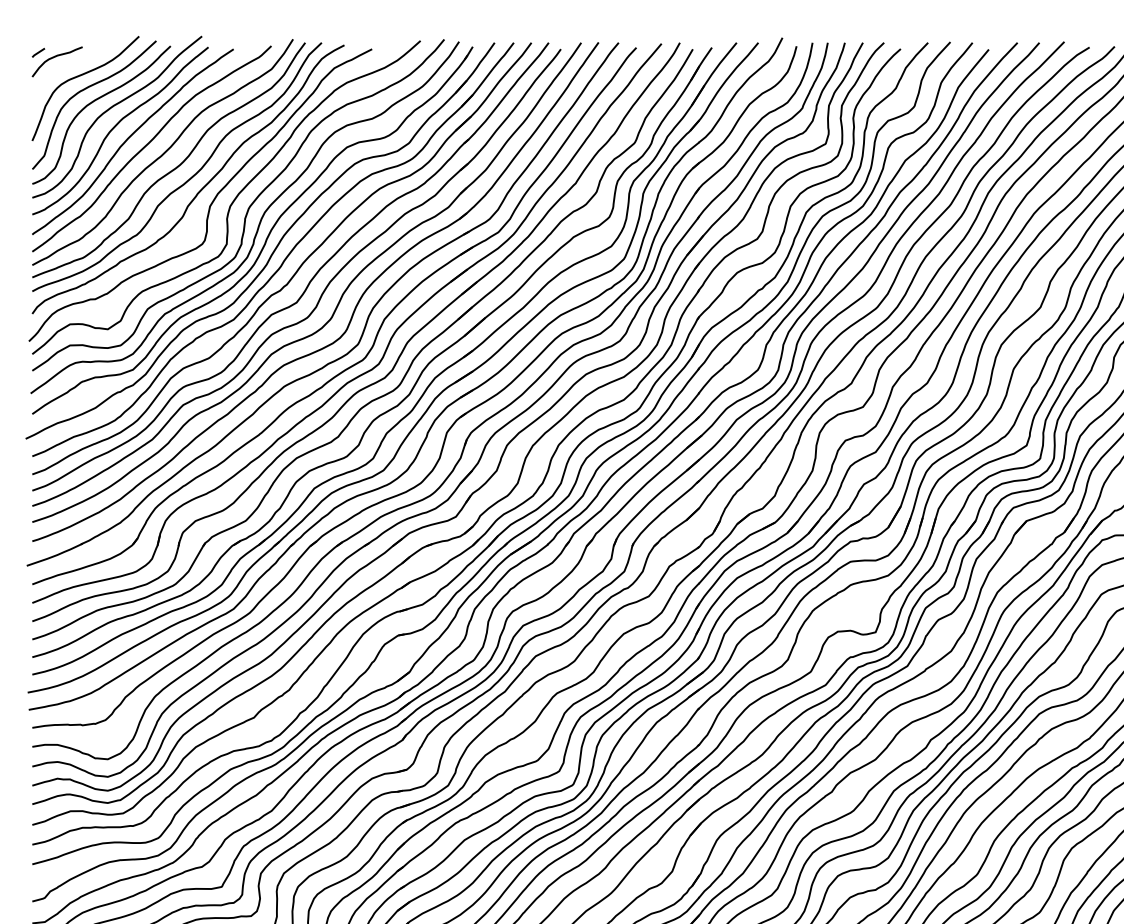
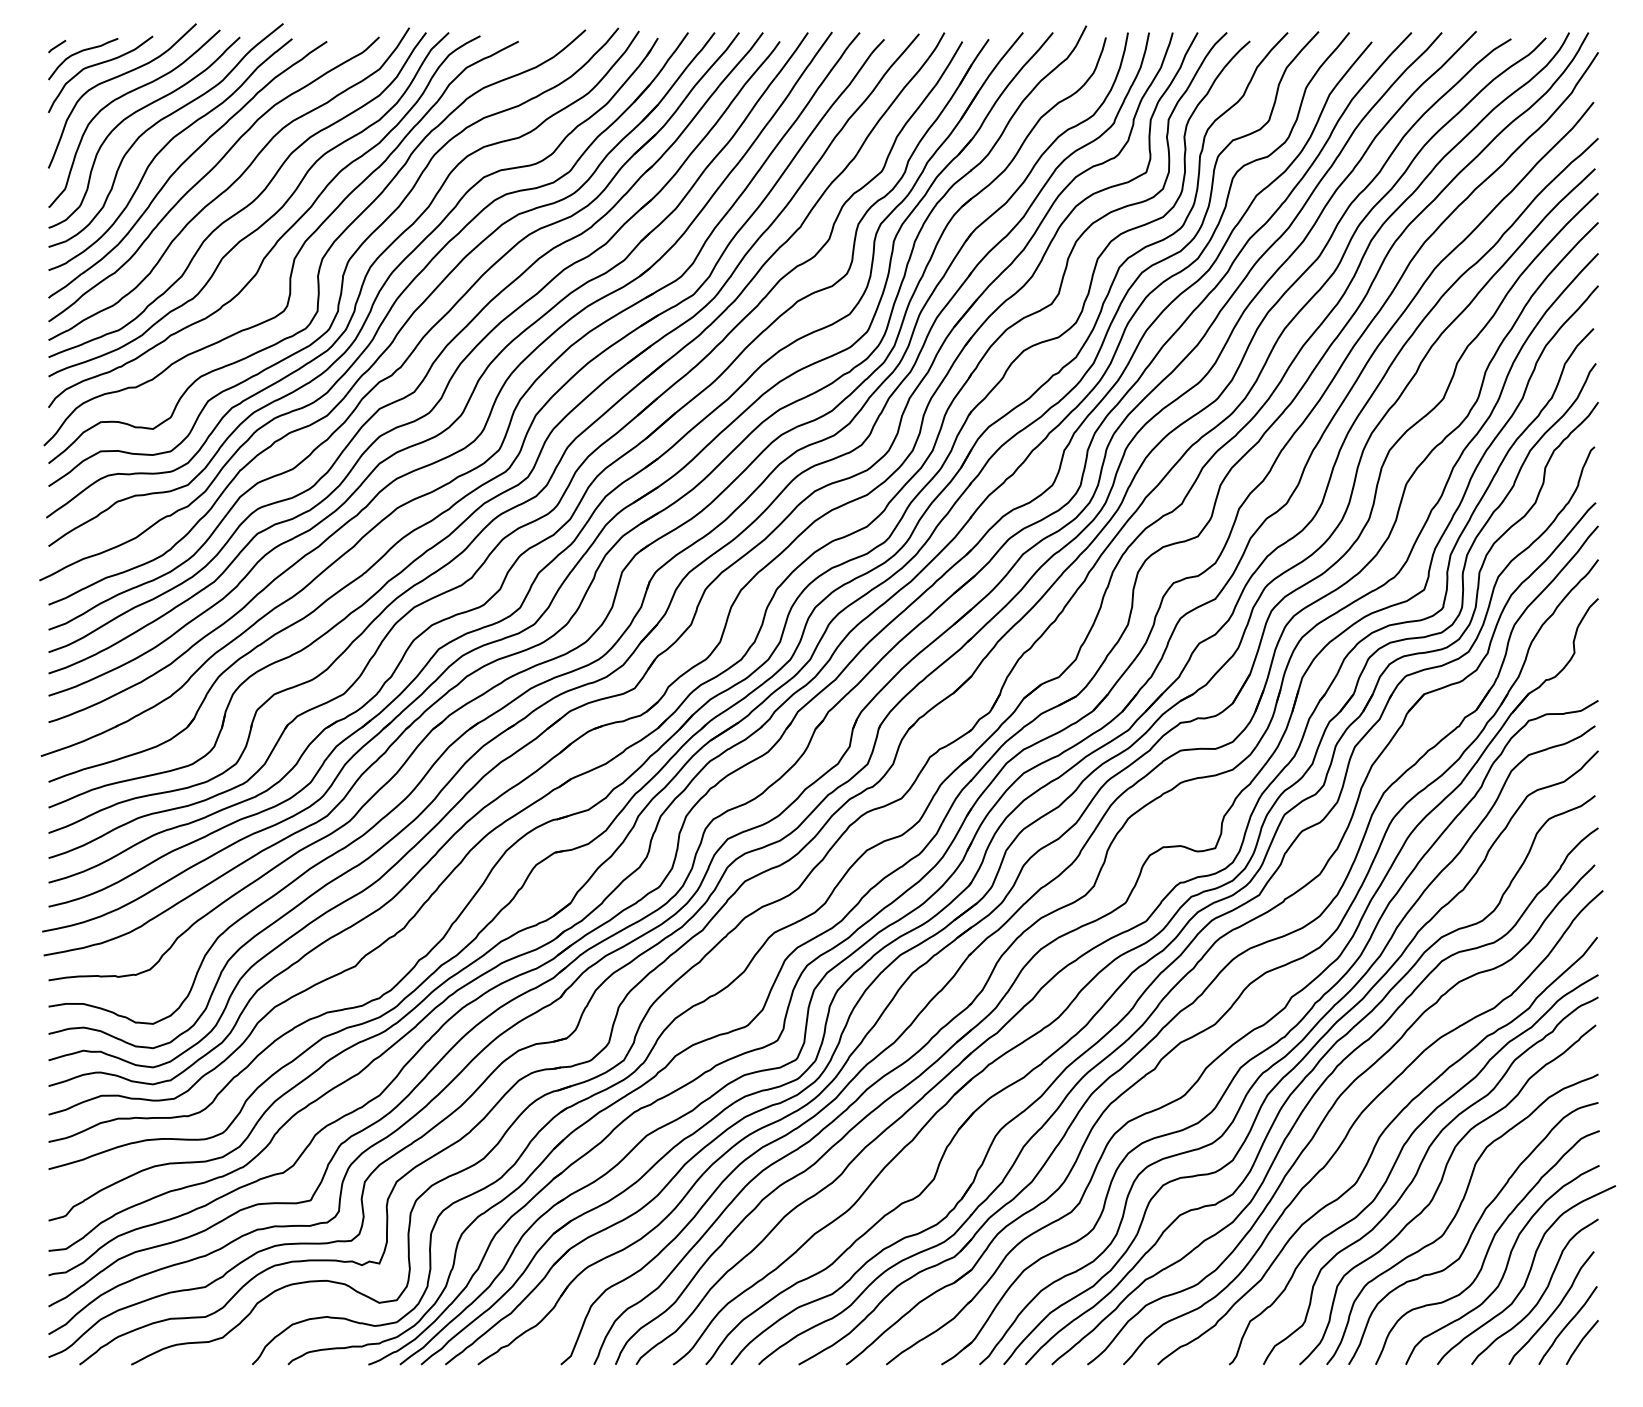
curve: (67, 66) -> (97, 65), added

